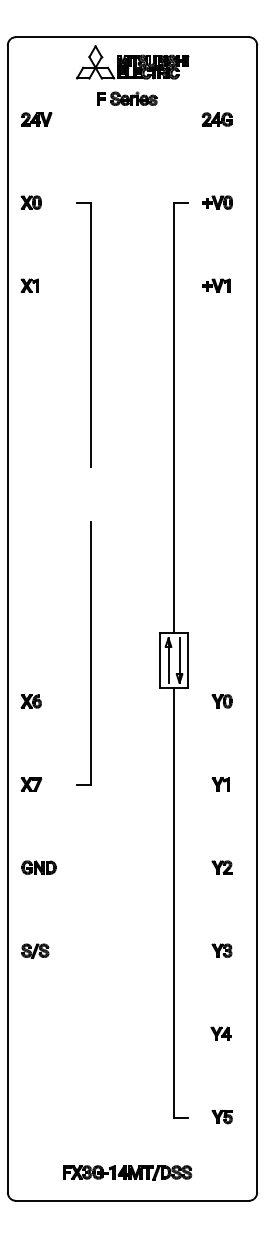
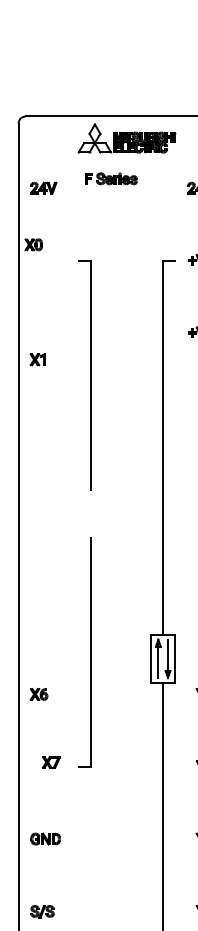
part: (127, 98) -> (111, 178), moved
part: (30, 202) -> (33, 244), moved
part: (29, 285) -> (37, 359), moved
part: (30, 784) -> (50, 762), moved

